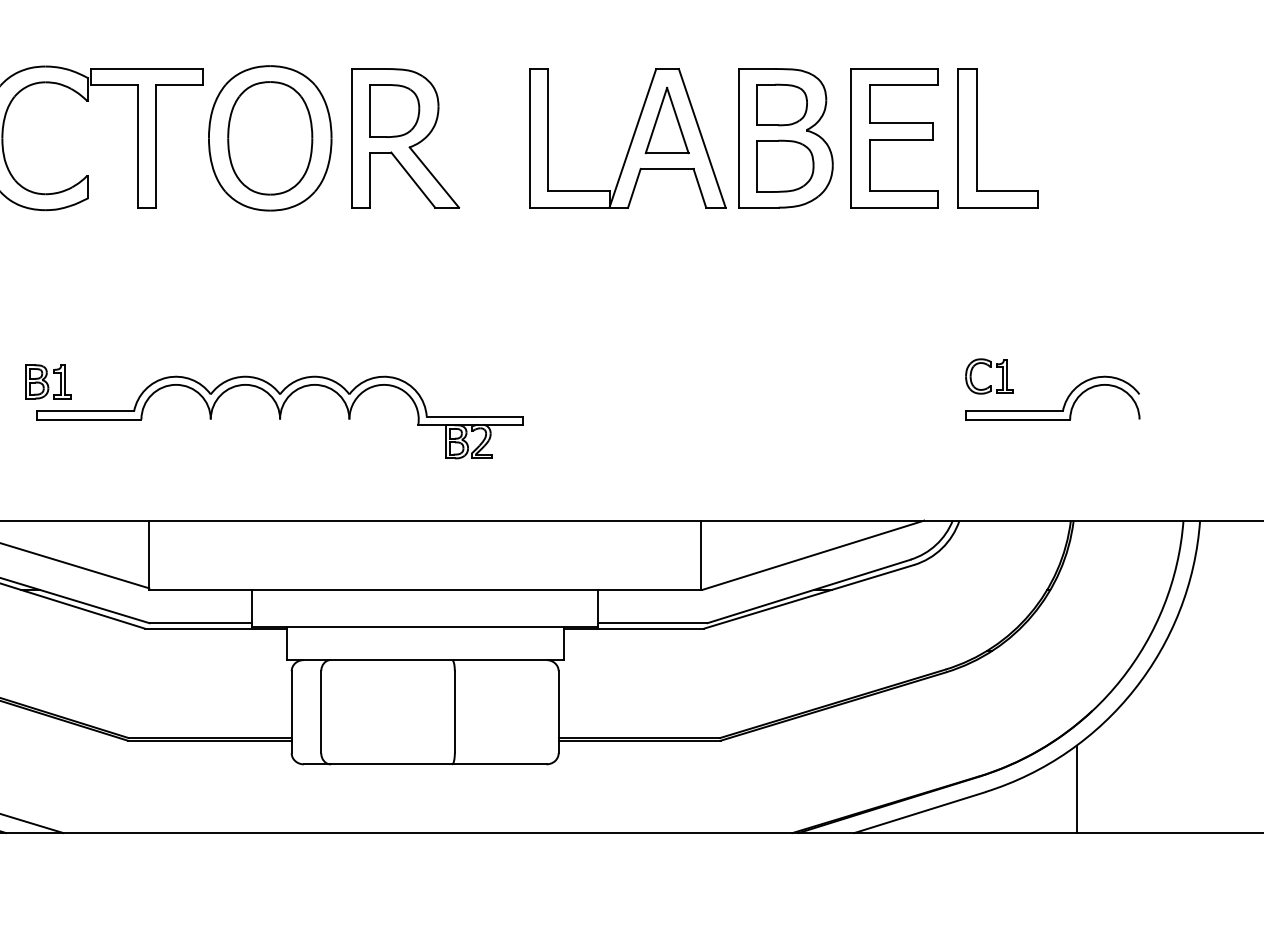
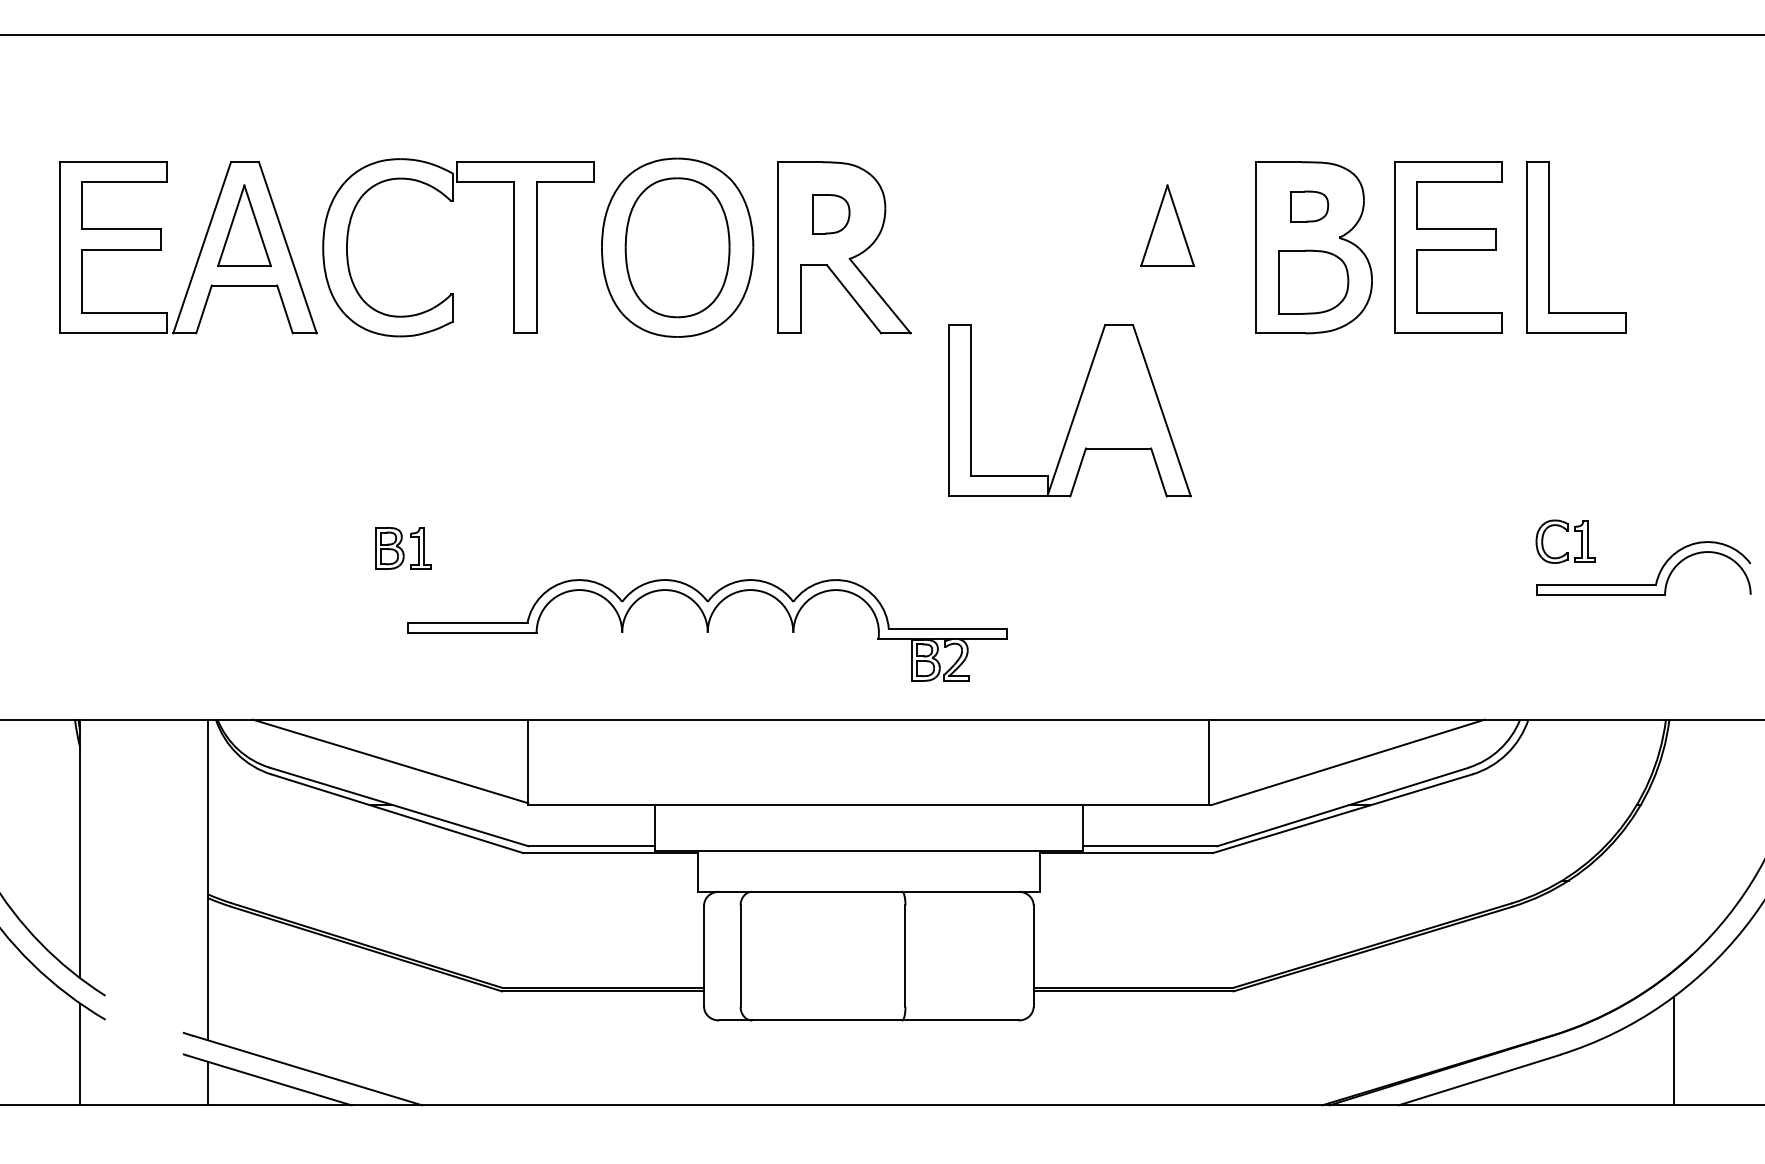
part: (782, 104) -> (1309, 206), size x0.6
part: (394, 111) -> (831, 214), size x0.6
part: (627, 138) -> (1069, 410), moved
part: (279, 417) -> (707, 630), moved

